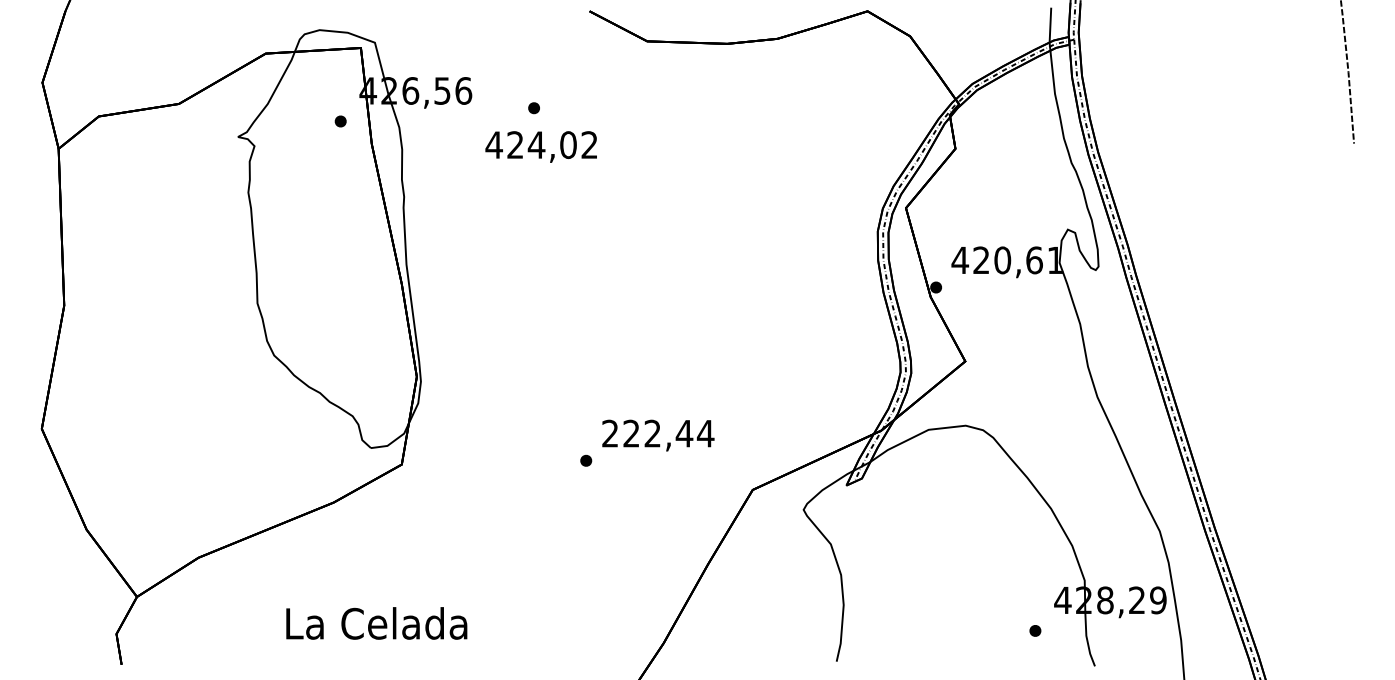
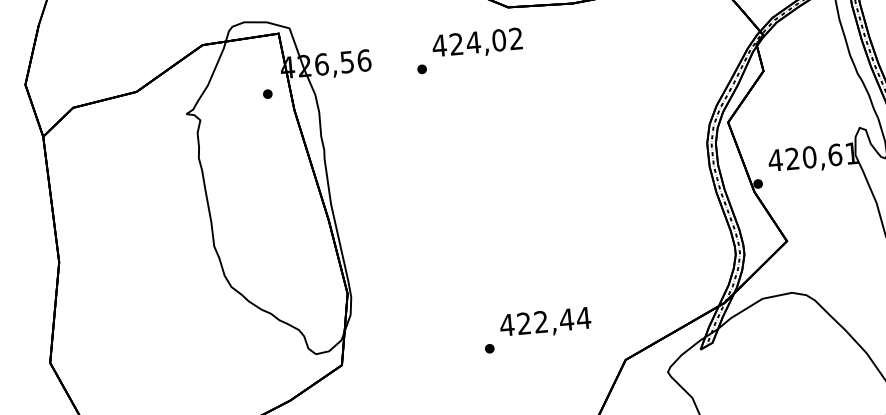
text: (540, 146) -> (476, 43), moved
text: (610, 433) -> (507, 325), 222,44 -> 422,44

